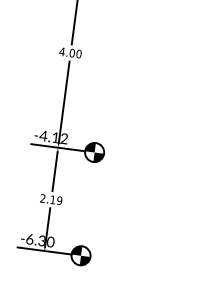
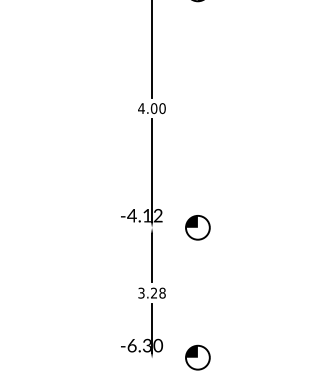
line: (57, 147) -> (151, 227), removed
fill: (98, 157) -> (203, 233), removed
text: (50, 199) -> (151, 292), 2.19 -> 3.28
line: (44, 250) -> (151, 357), removed
fill: (84, 260) -> (203, 363), removed

